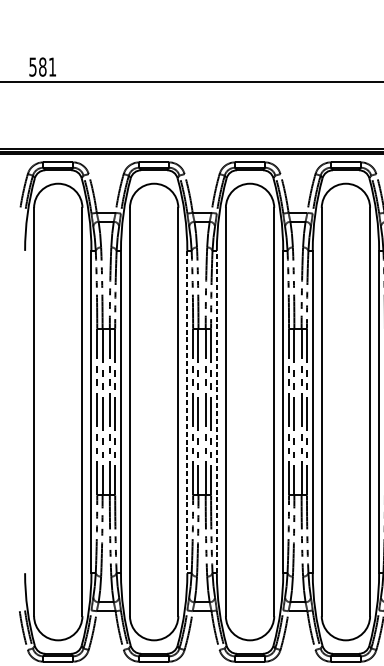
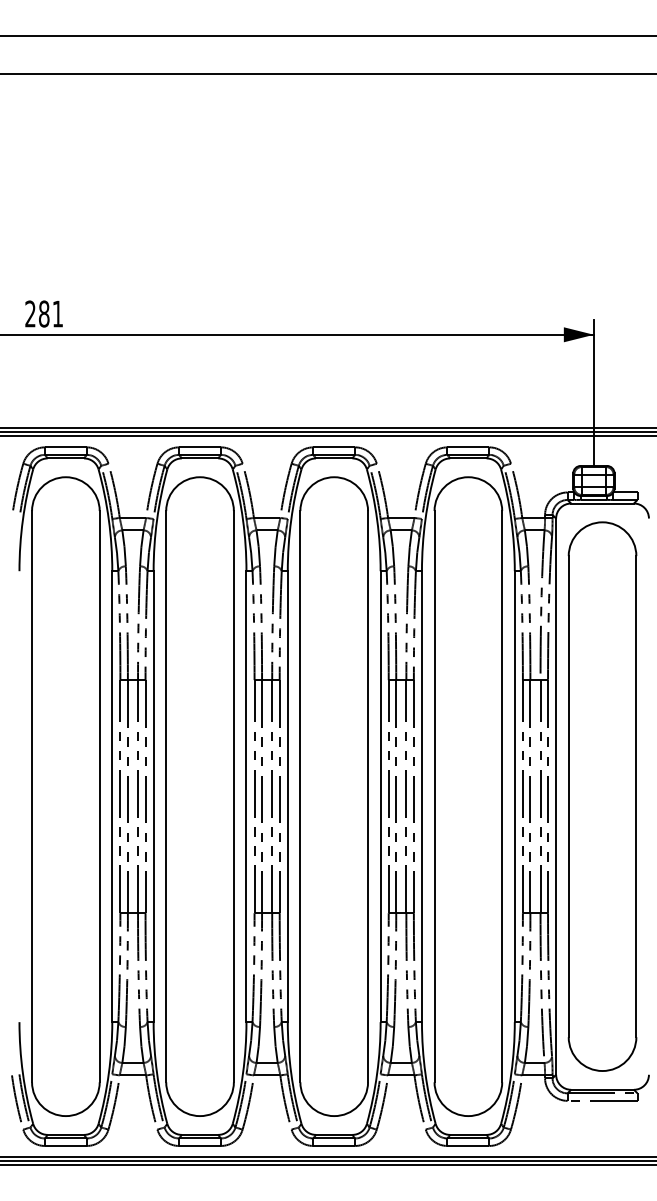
text: (32, 66) -> (30, 313), 581 -> 281
line: (216, 411) -> (287, 796), dashed -> solid
line: (187, 412) -> (246, 797), dashed -> solid

